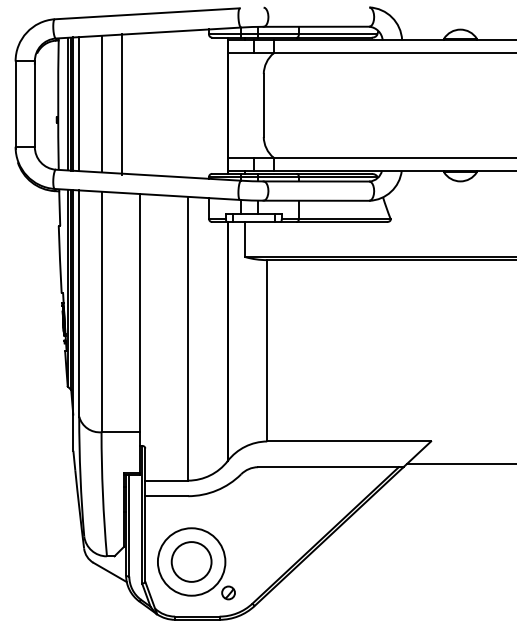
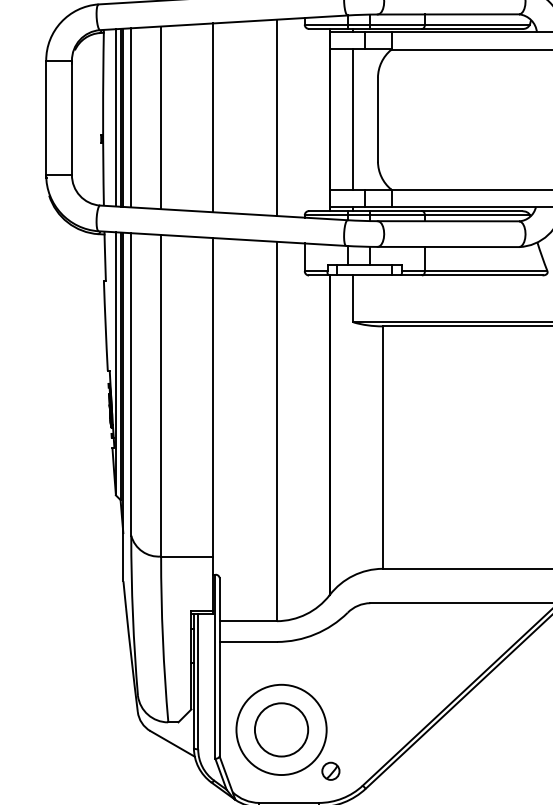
line: (122, 103) -> (213, 116), moved
line: (188, 103) -> (277, 116), added
line: (245, 105) -> (353, 119), added

